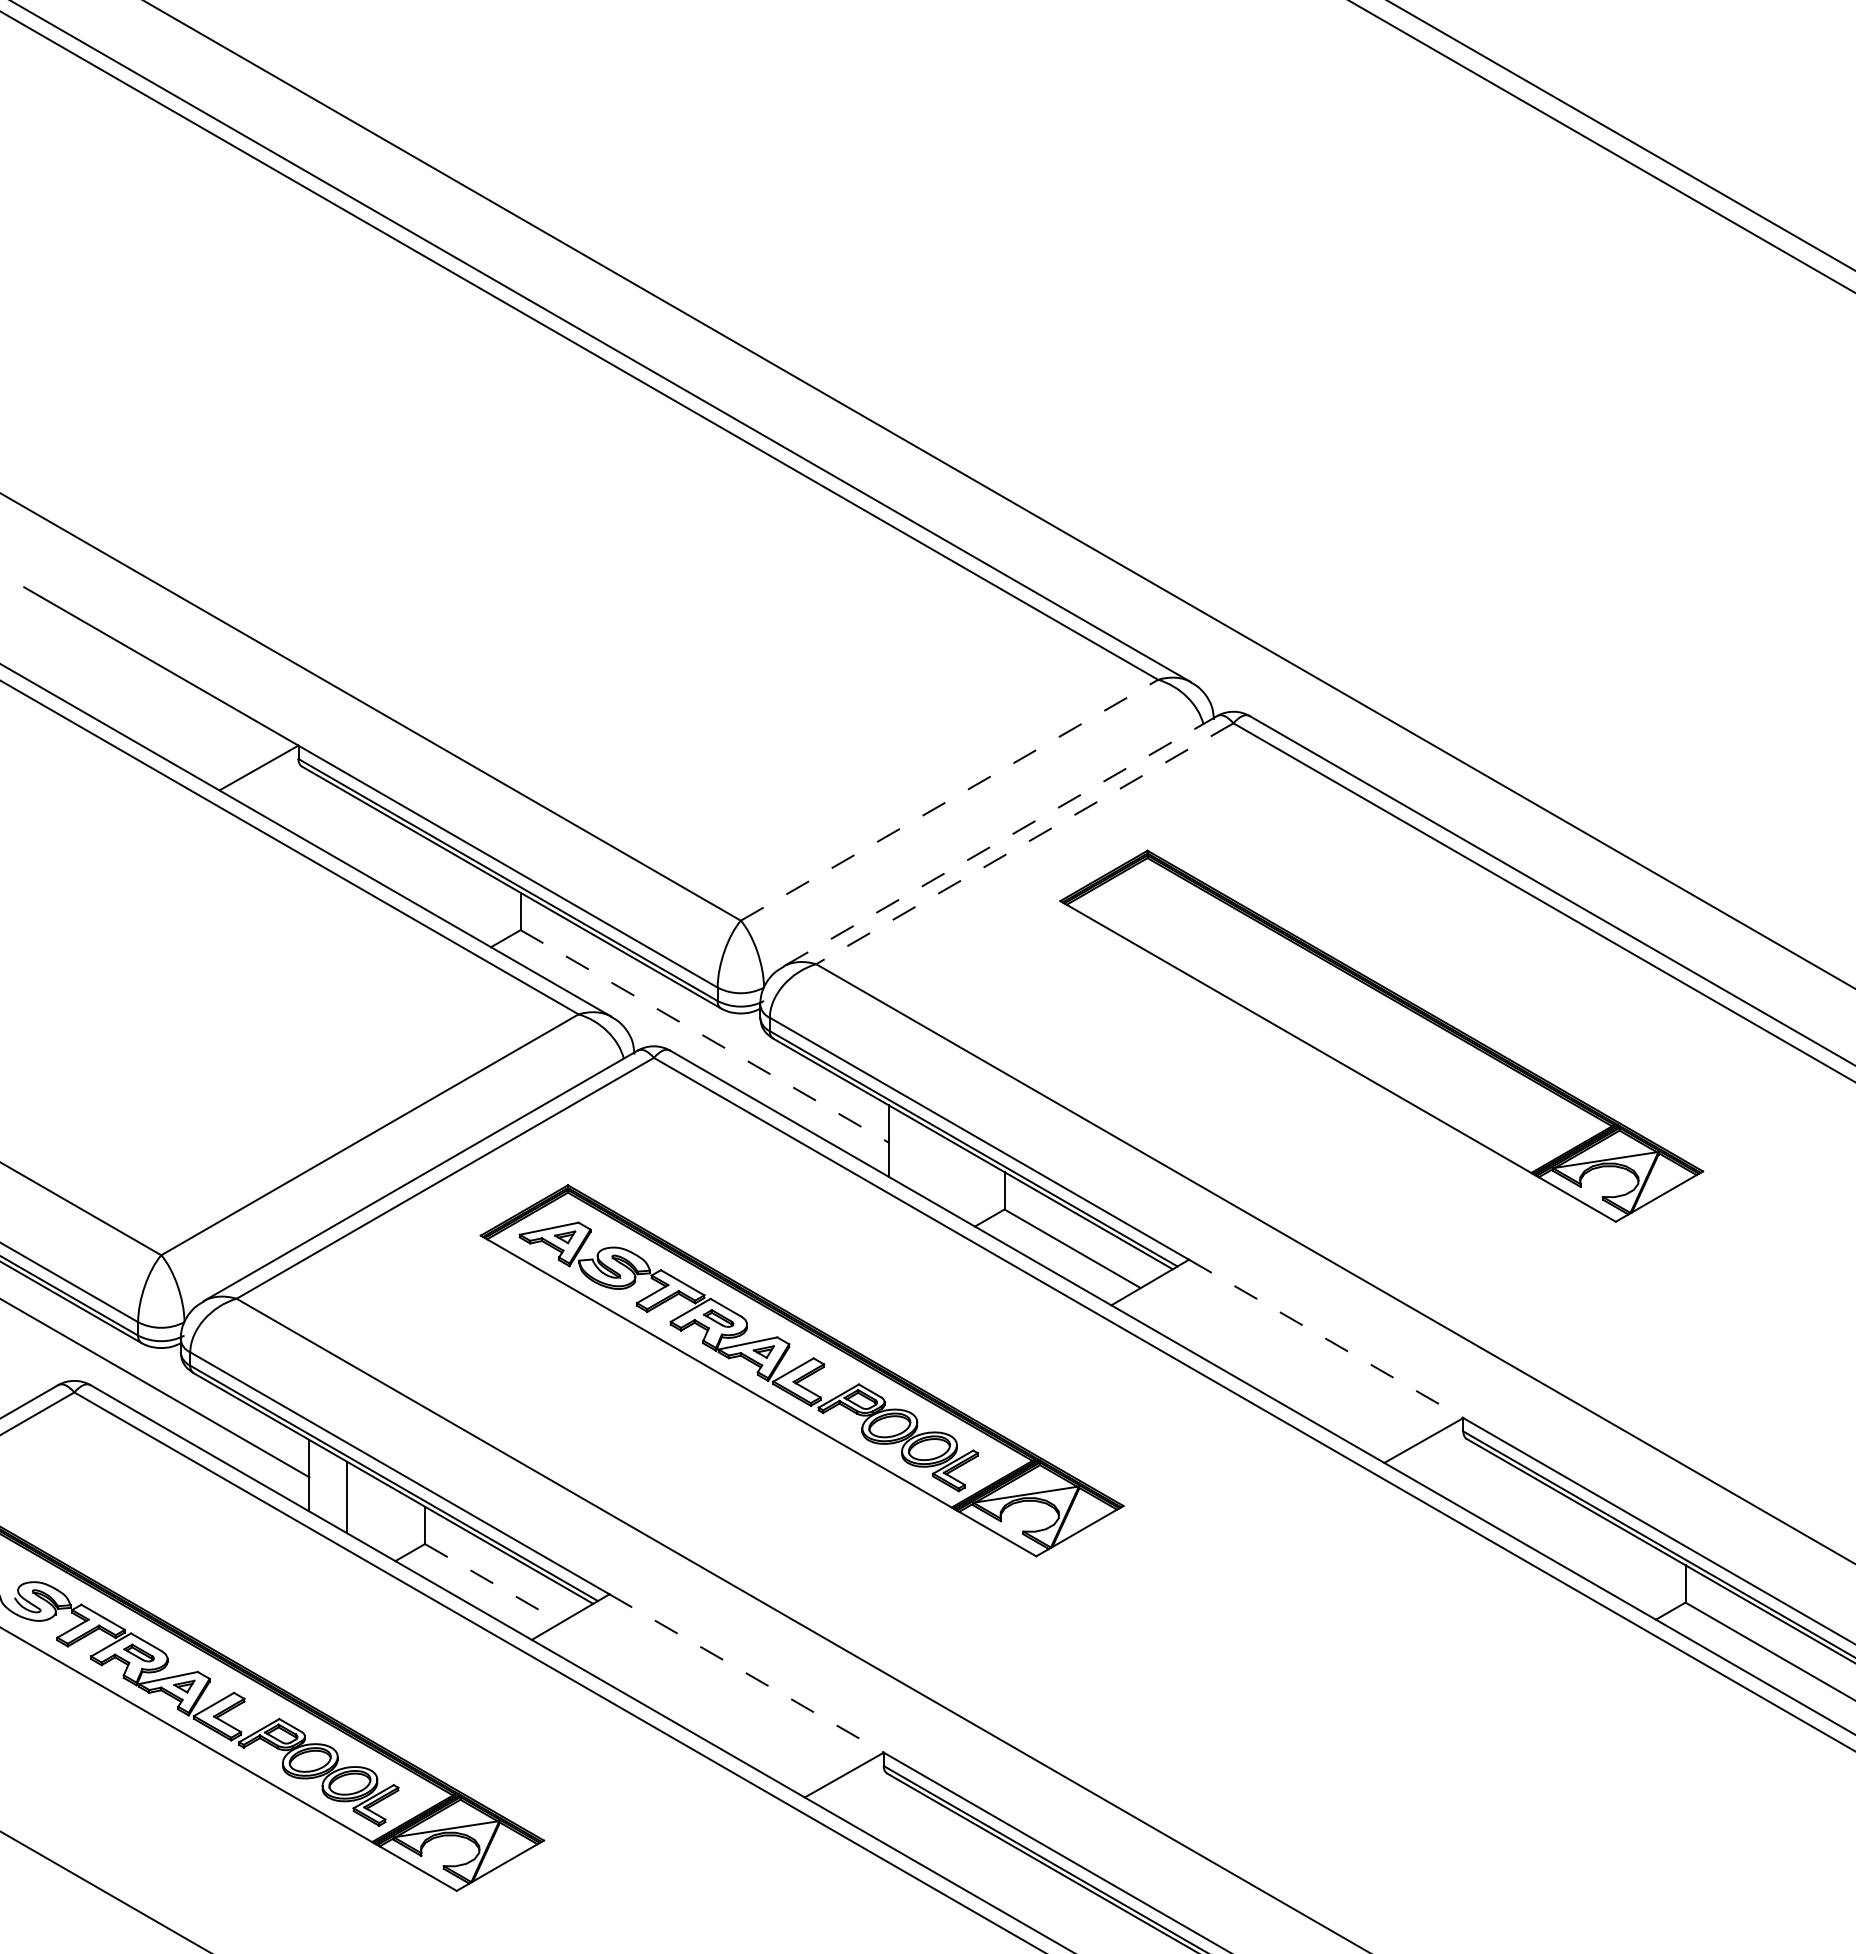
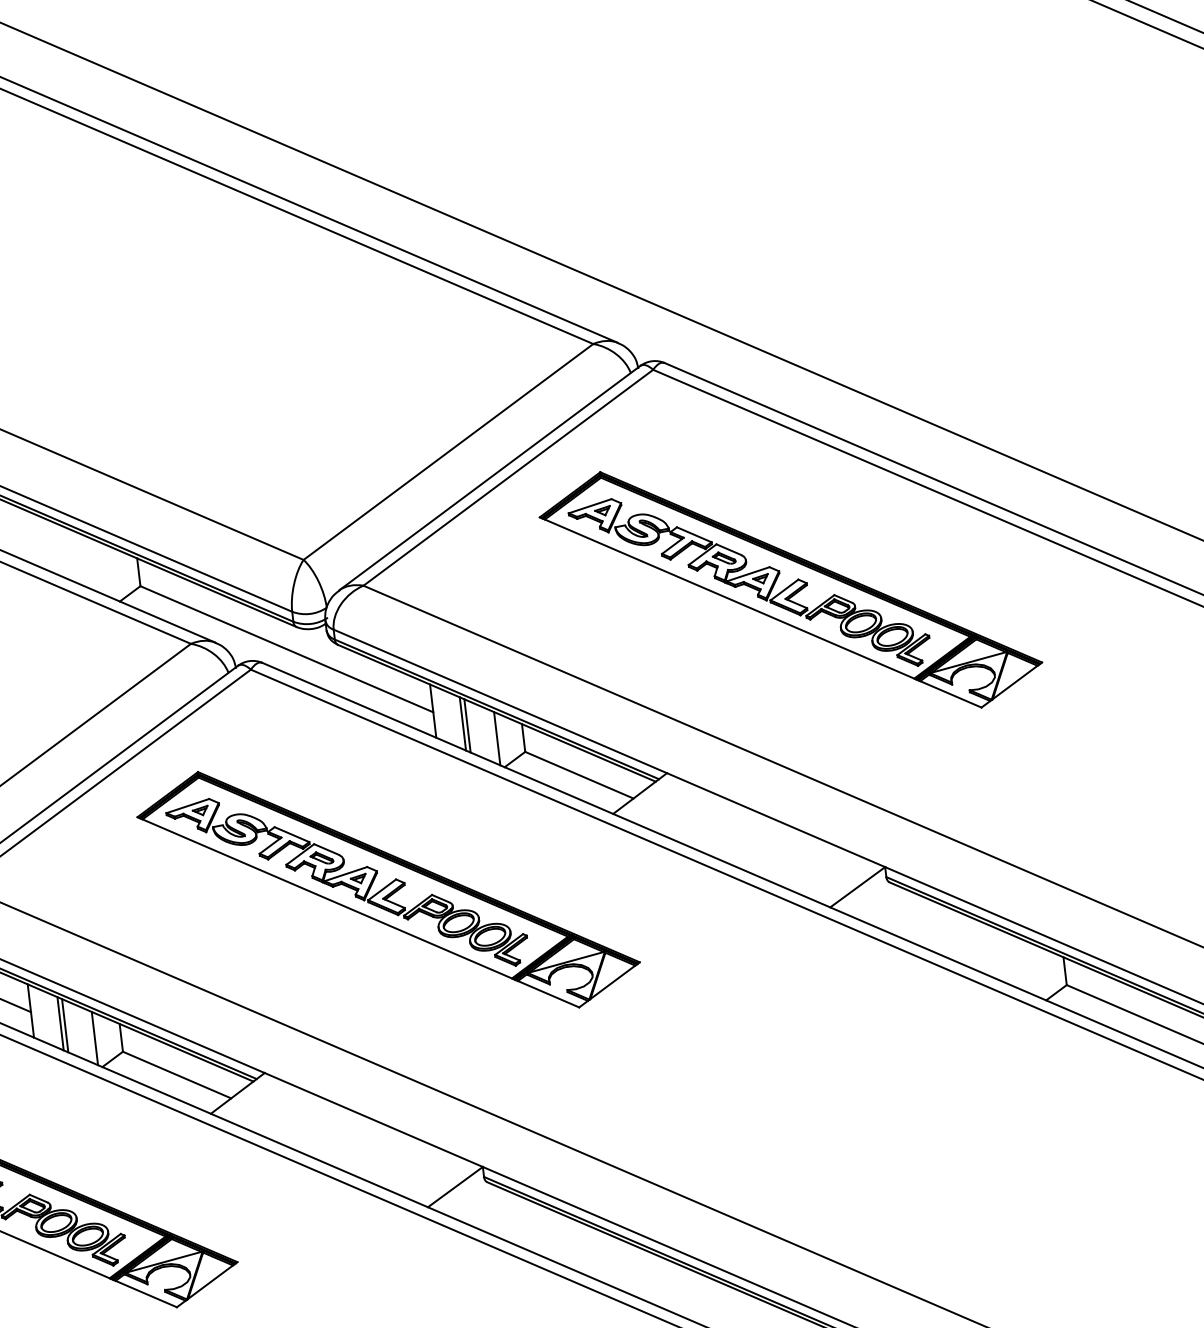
line: (949, 800) -> (448, 452), dashed -> solid
line: (999, 841) -> (489, 478), dashed -> solid
line: (1024, 843) -> (508, 477), dashed -> solid
part: (1328, 1022) -> (750, 584), added
line: (704, 1036) -> (286, 649), dashed -> solid
line: (926, 1162) -> (463, 723), added
line: (932, 1165) -> (467, 725), added
line: (969, 1187) -> (497, 738), added
line: (1326, 1339) -> (776, 820), dashed -> solid
line: (352, 1500) -> (65, 1025), added
line: (389, 1521) -> (94, 1038), added
line: (493, 1583) -> (177, 1075), dashed -> solid
line: (747, 1673) -> (374, 1119), dashed -> solid

